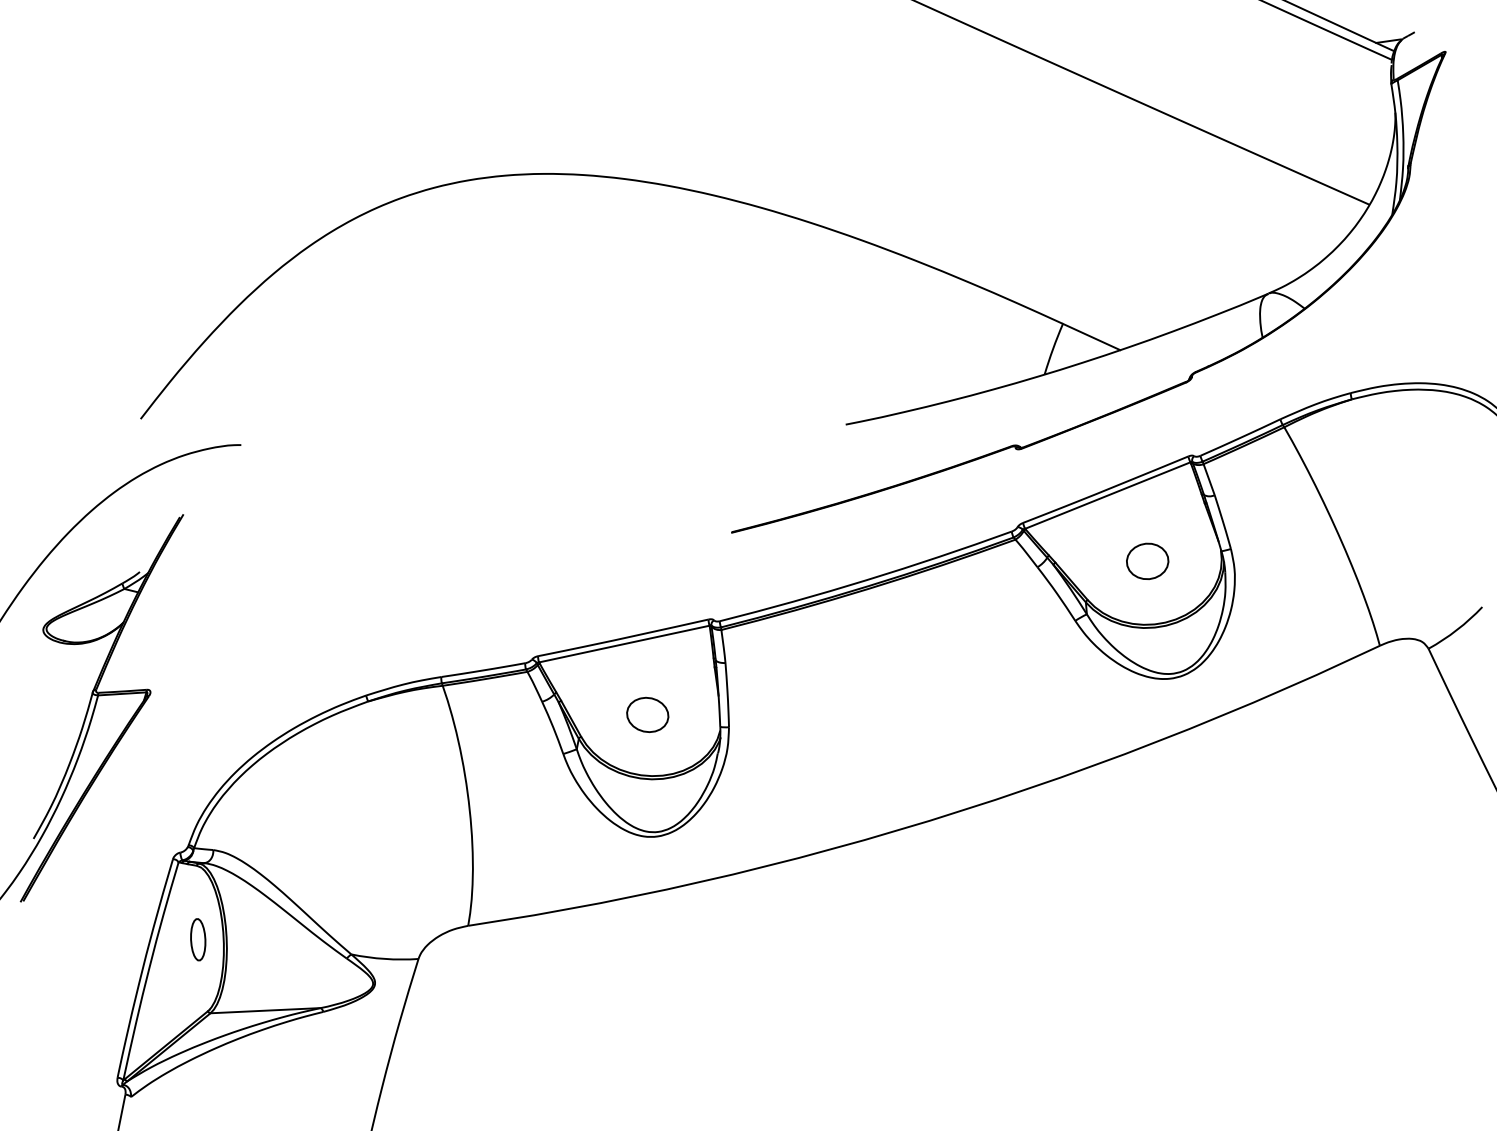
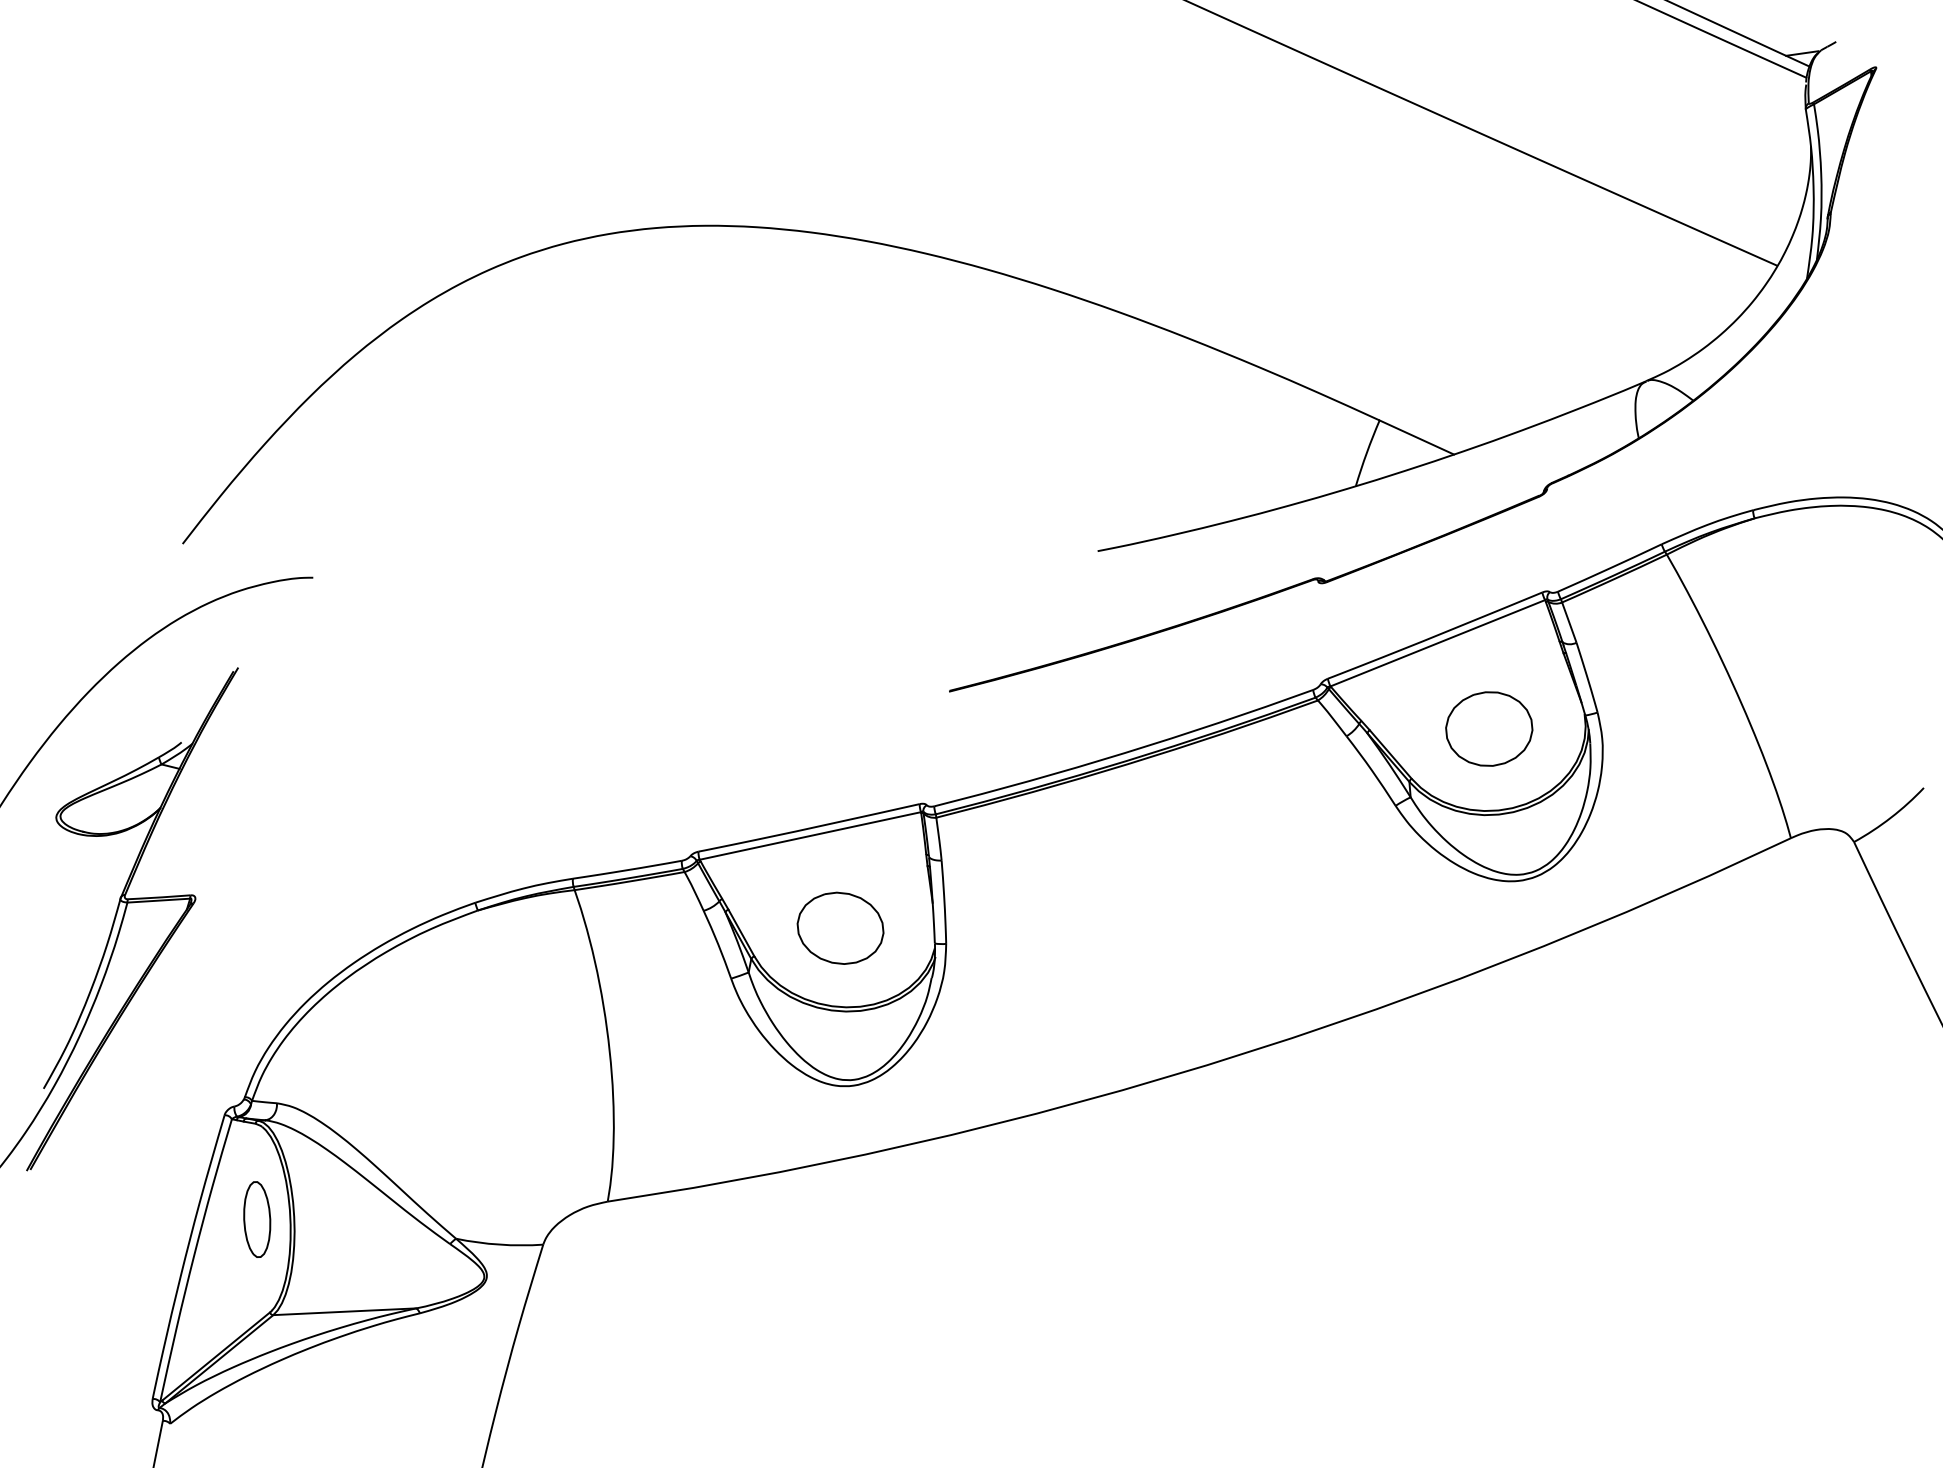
part: (1147, 560) -> (1489, 727), size x1.6
part: (647, 714) -> (840, 927), size x1.6
part: (198, 939) -> (257, 1219), size x1.4

